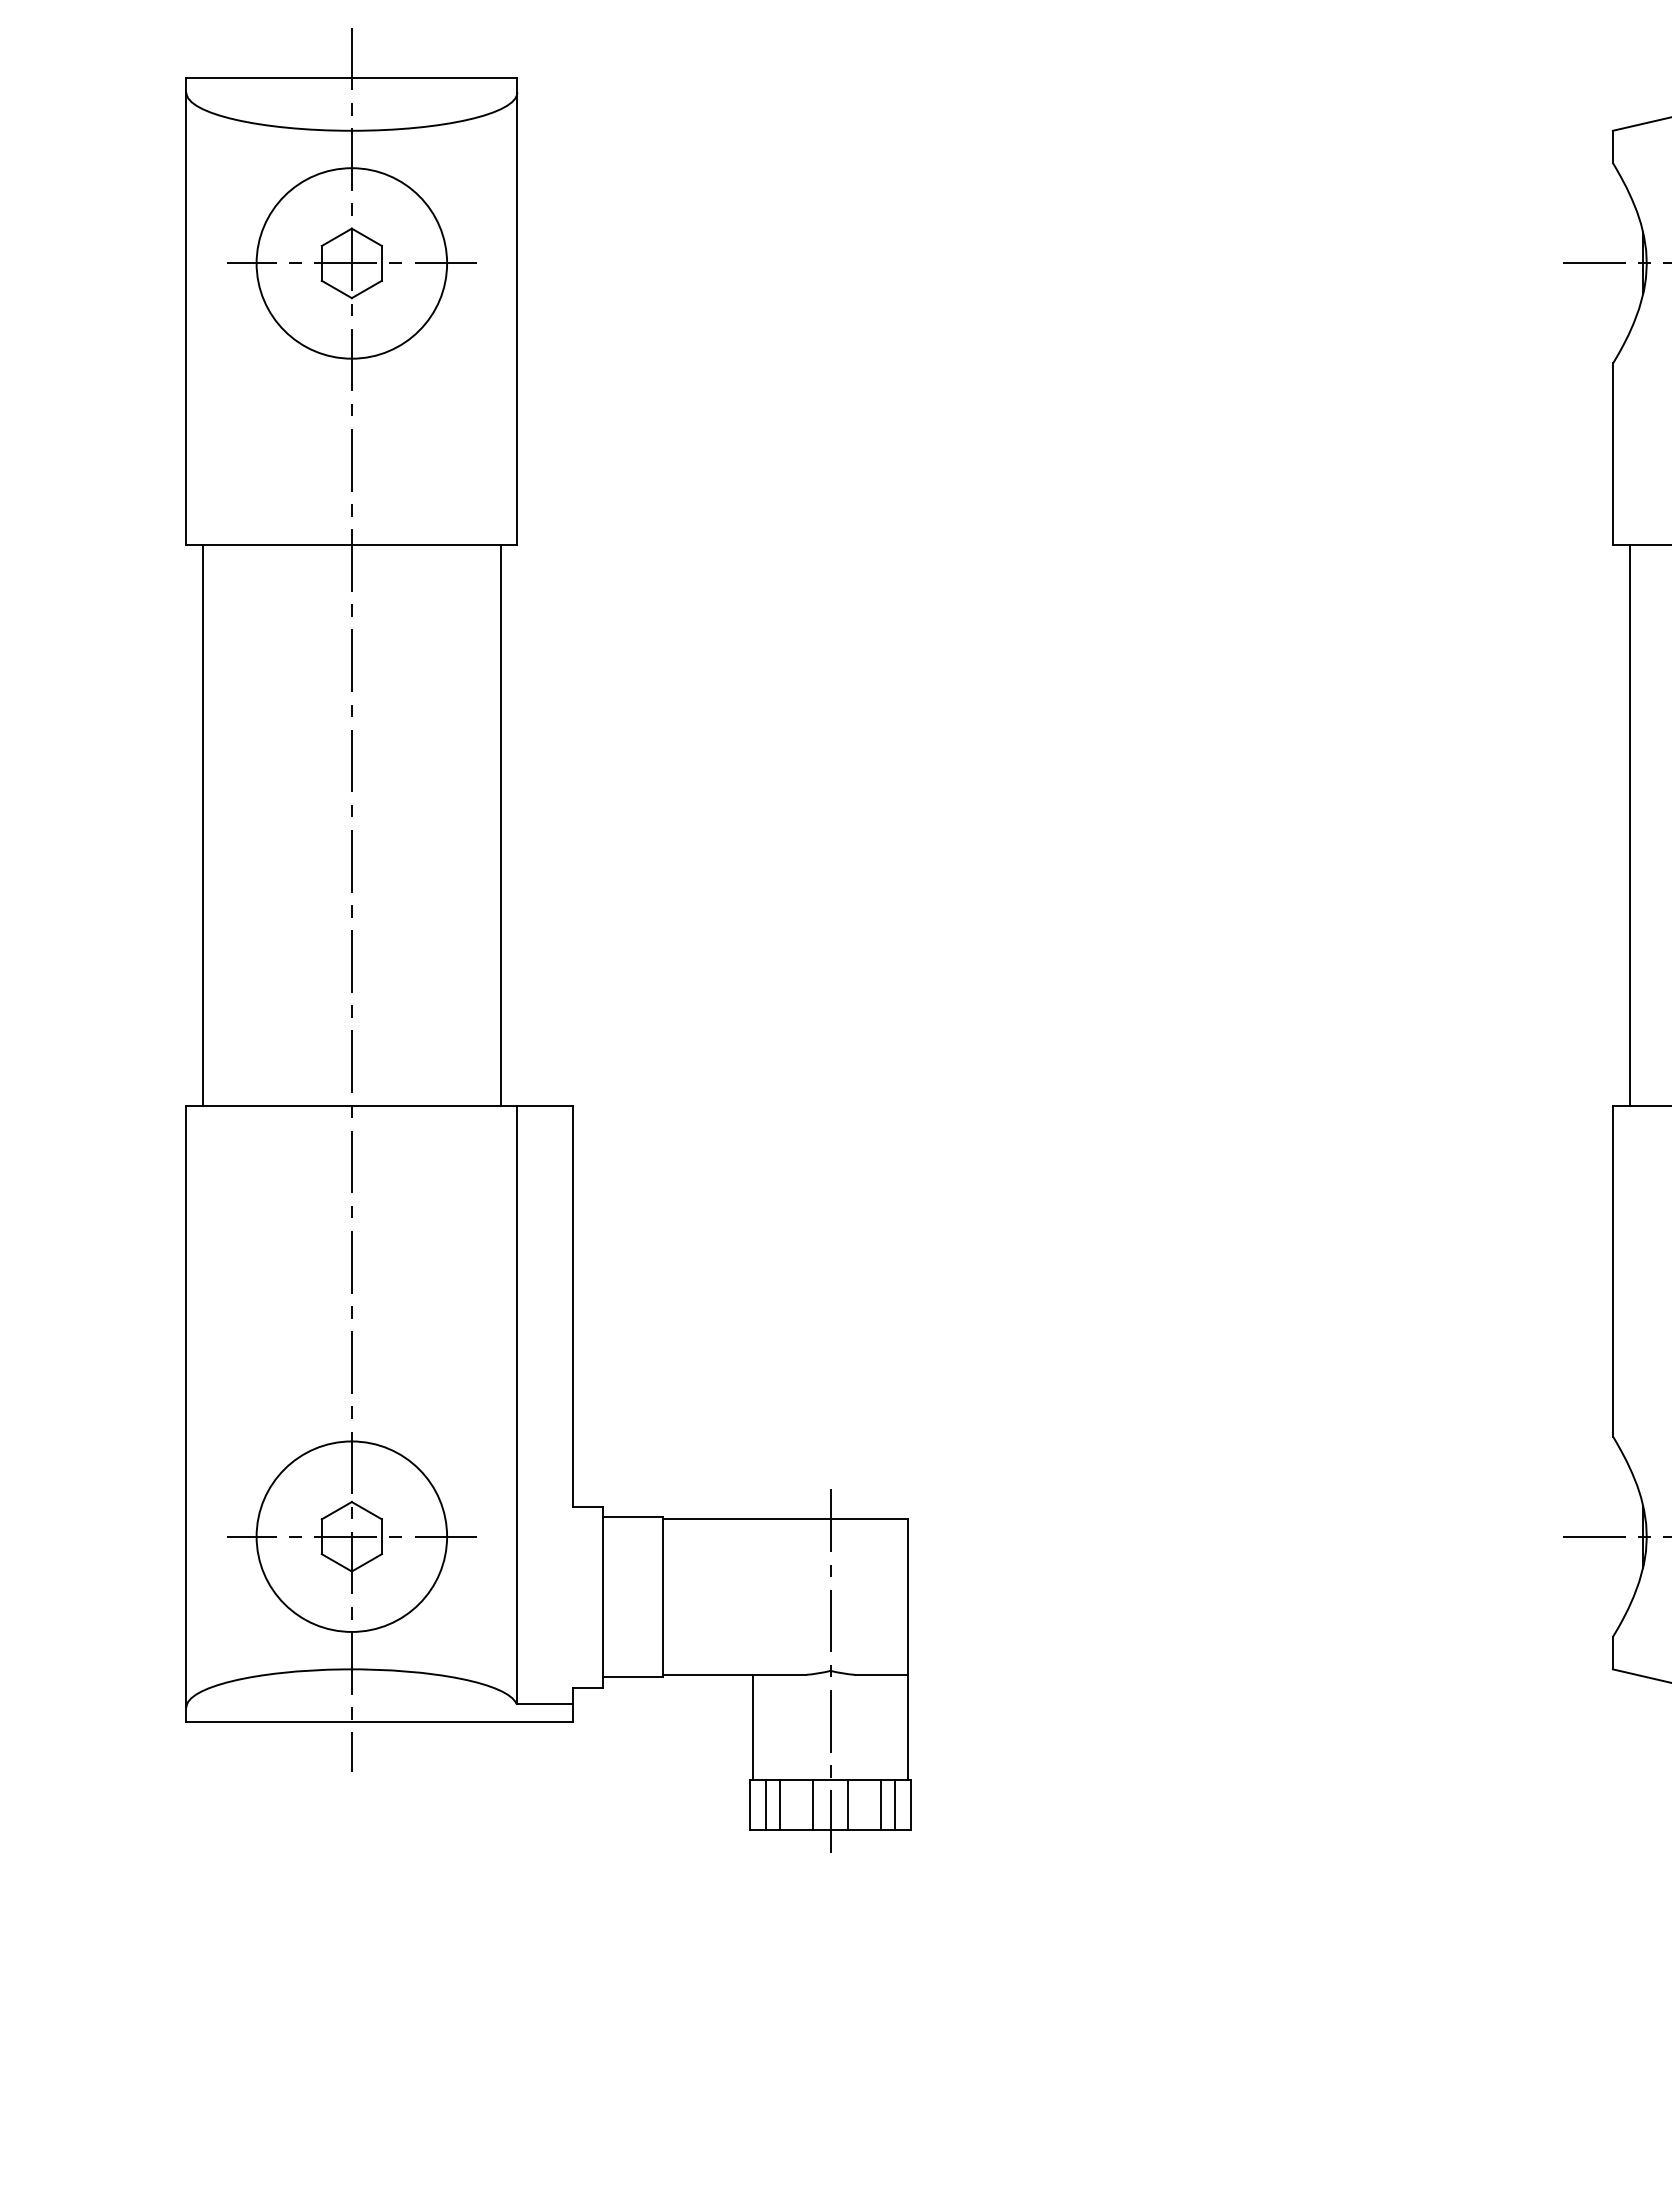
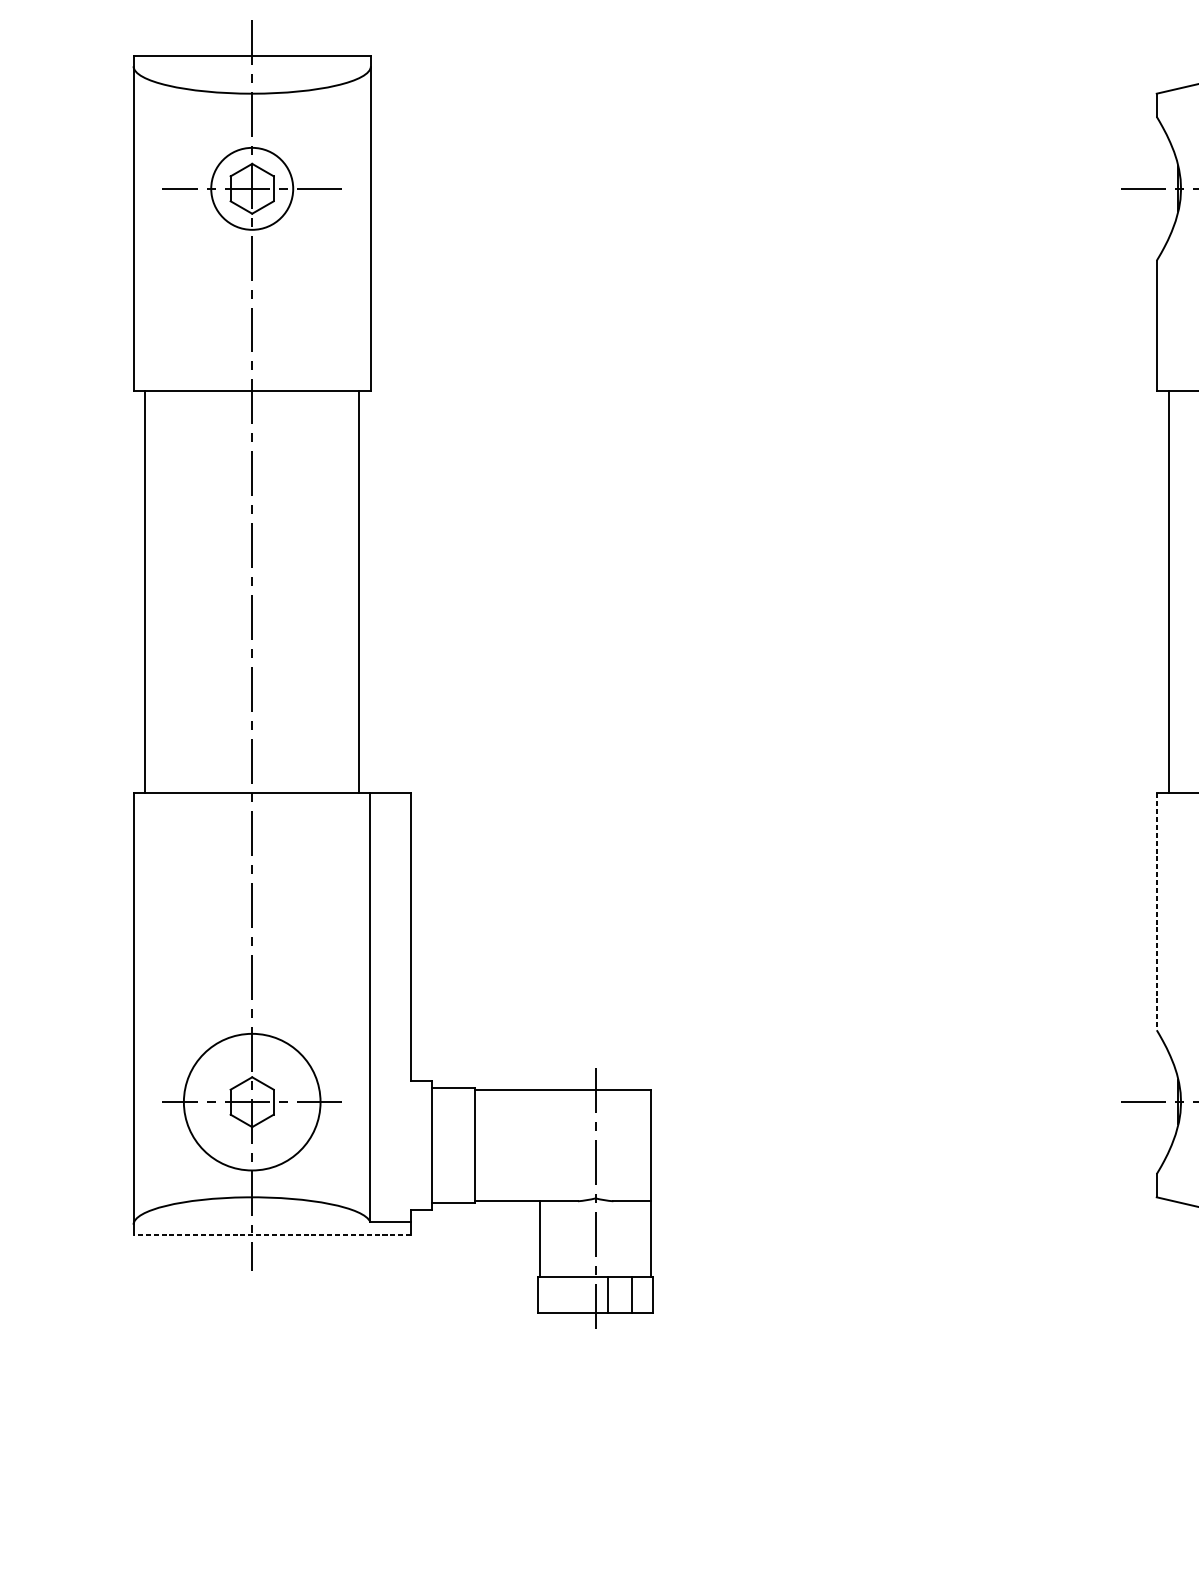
circle: (351, 263) -> (251, 188), size x0.6
line: (1612, 1271) -> (1156, 911), solid -> dashed
line: (379, 1722) -> (272, 1235), solid -> dashed
line: (765, 1805) -> (548, 1294), removed
line: (780, 1805) -> (559, 1294), removed
line: (813, 1805) -> (583, 1294), removed
line: (895, 1805) -> (642, 1294), removed

